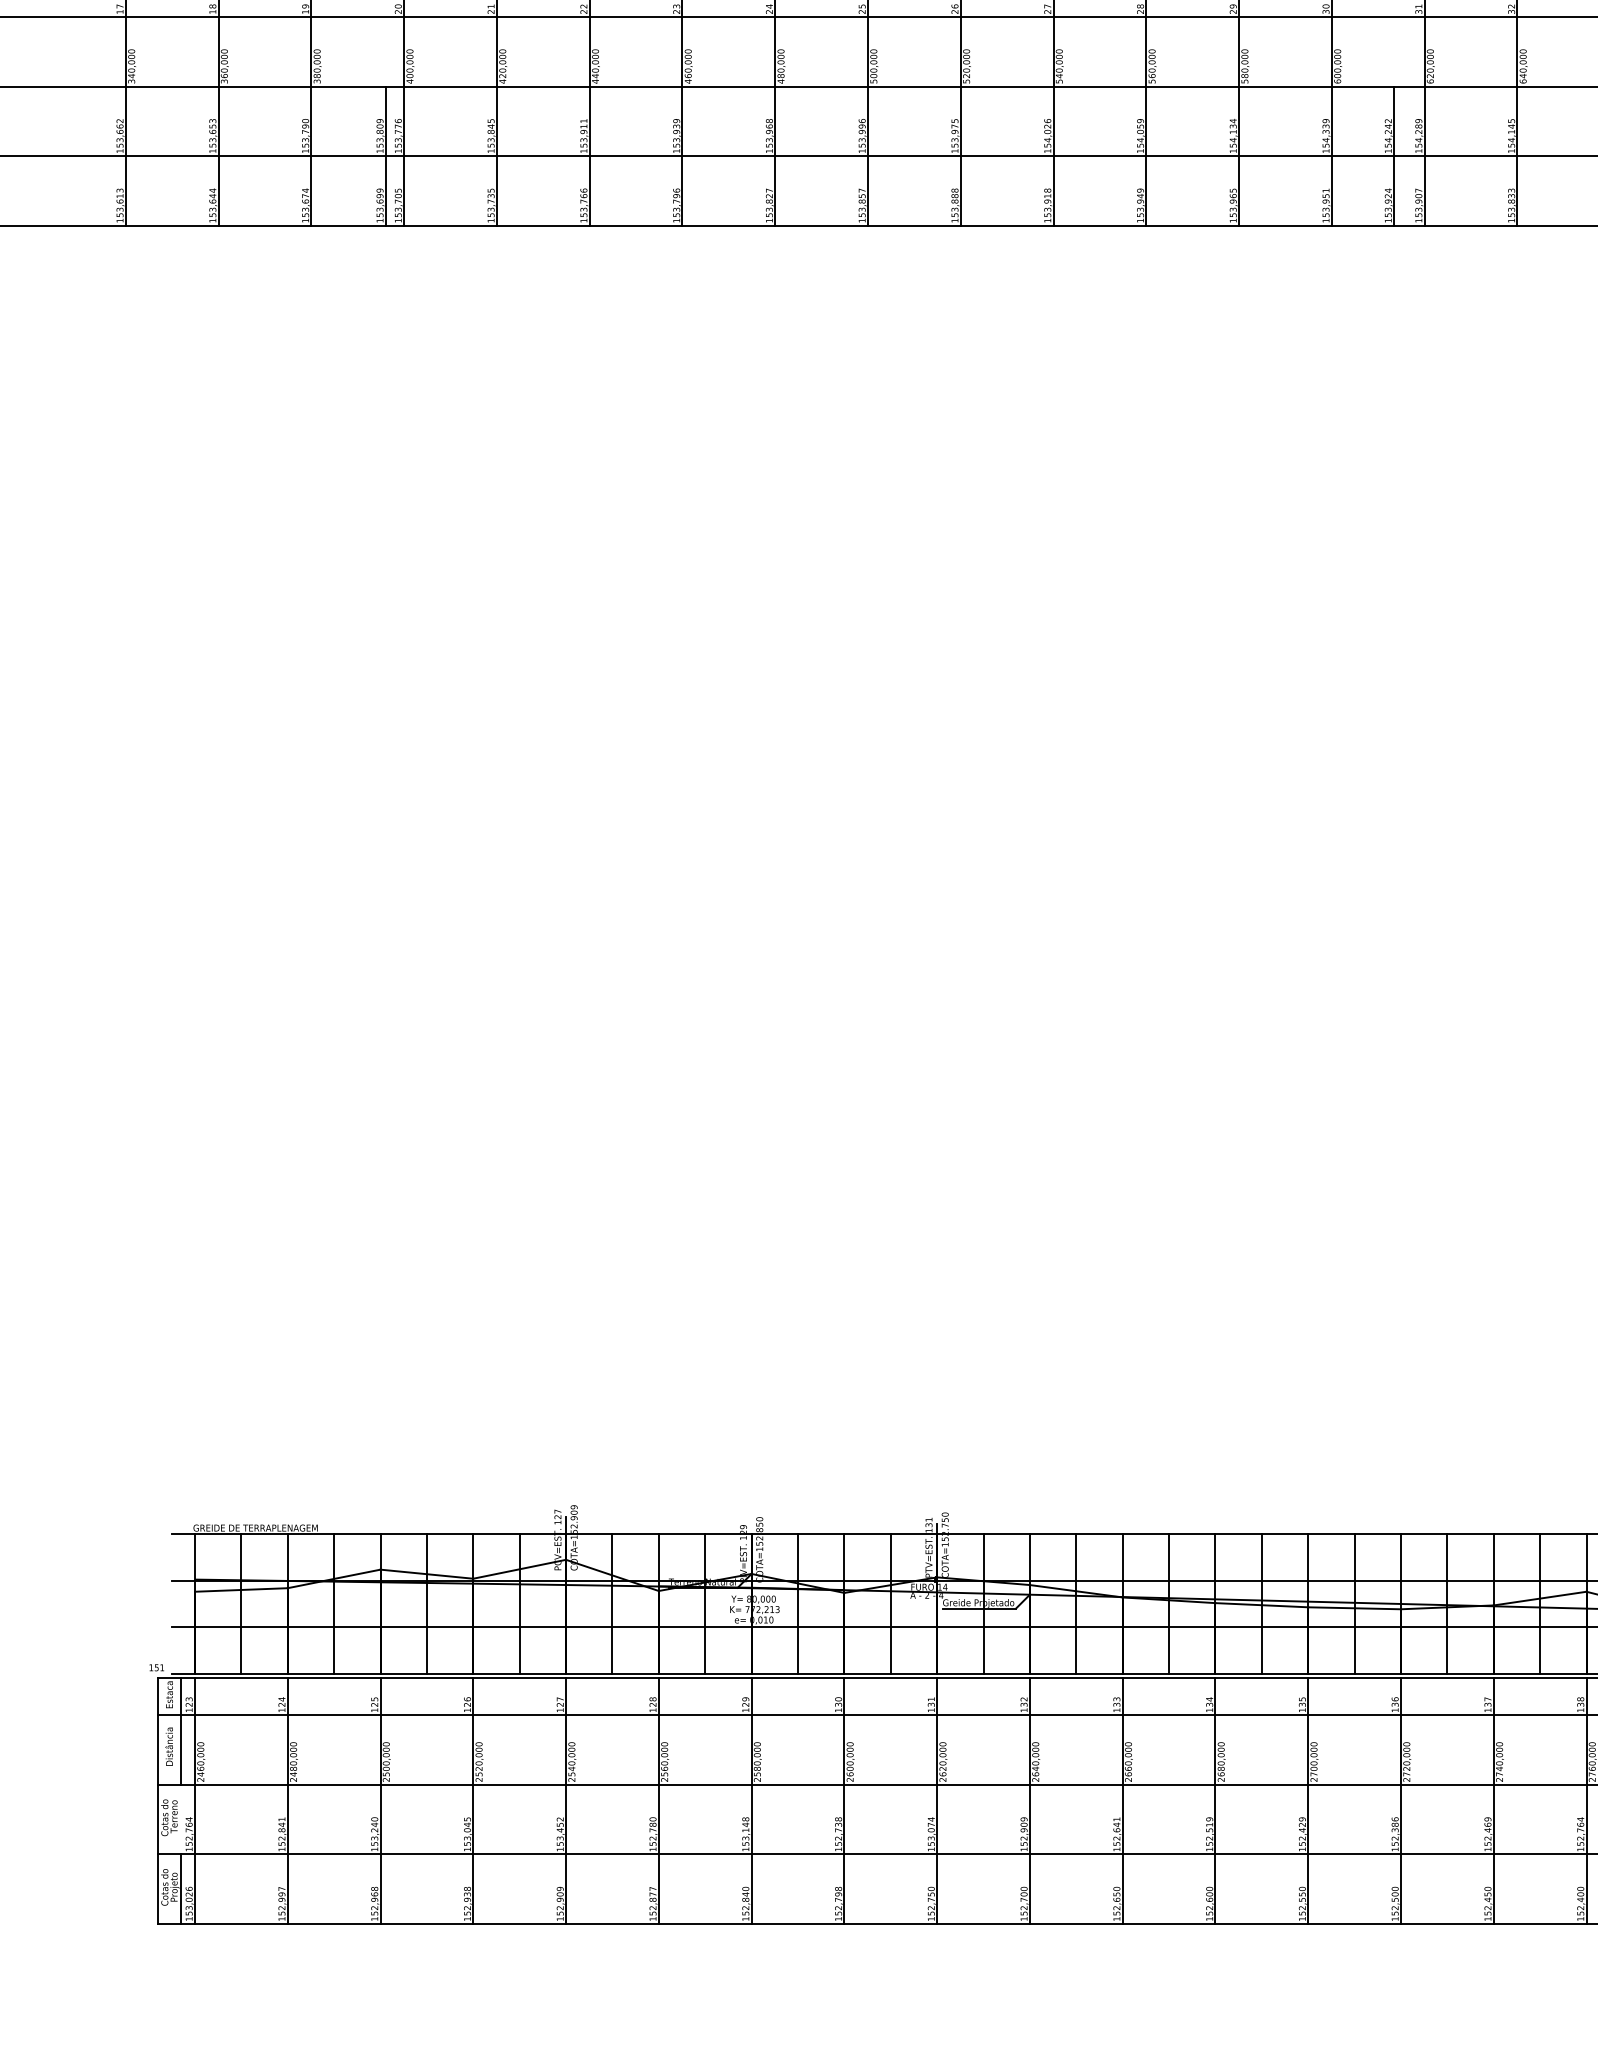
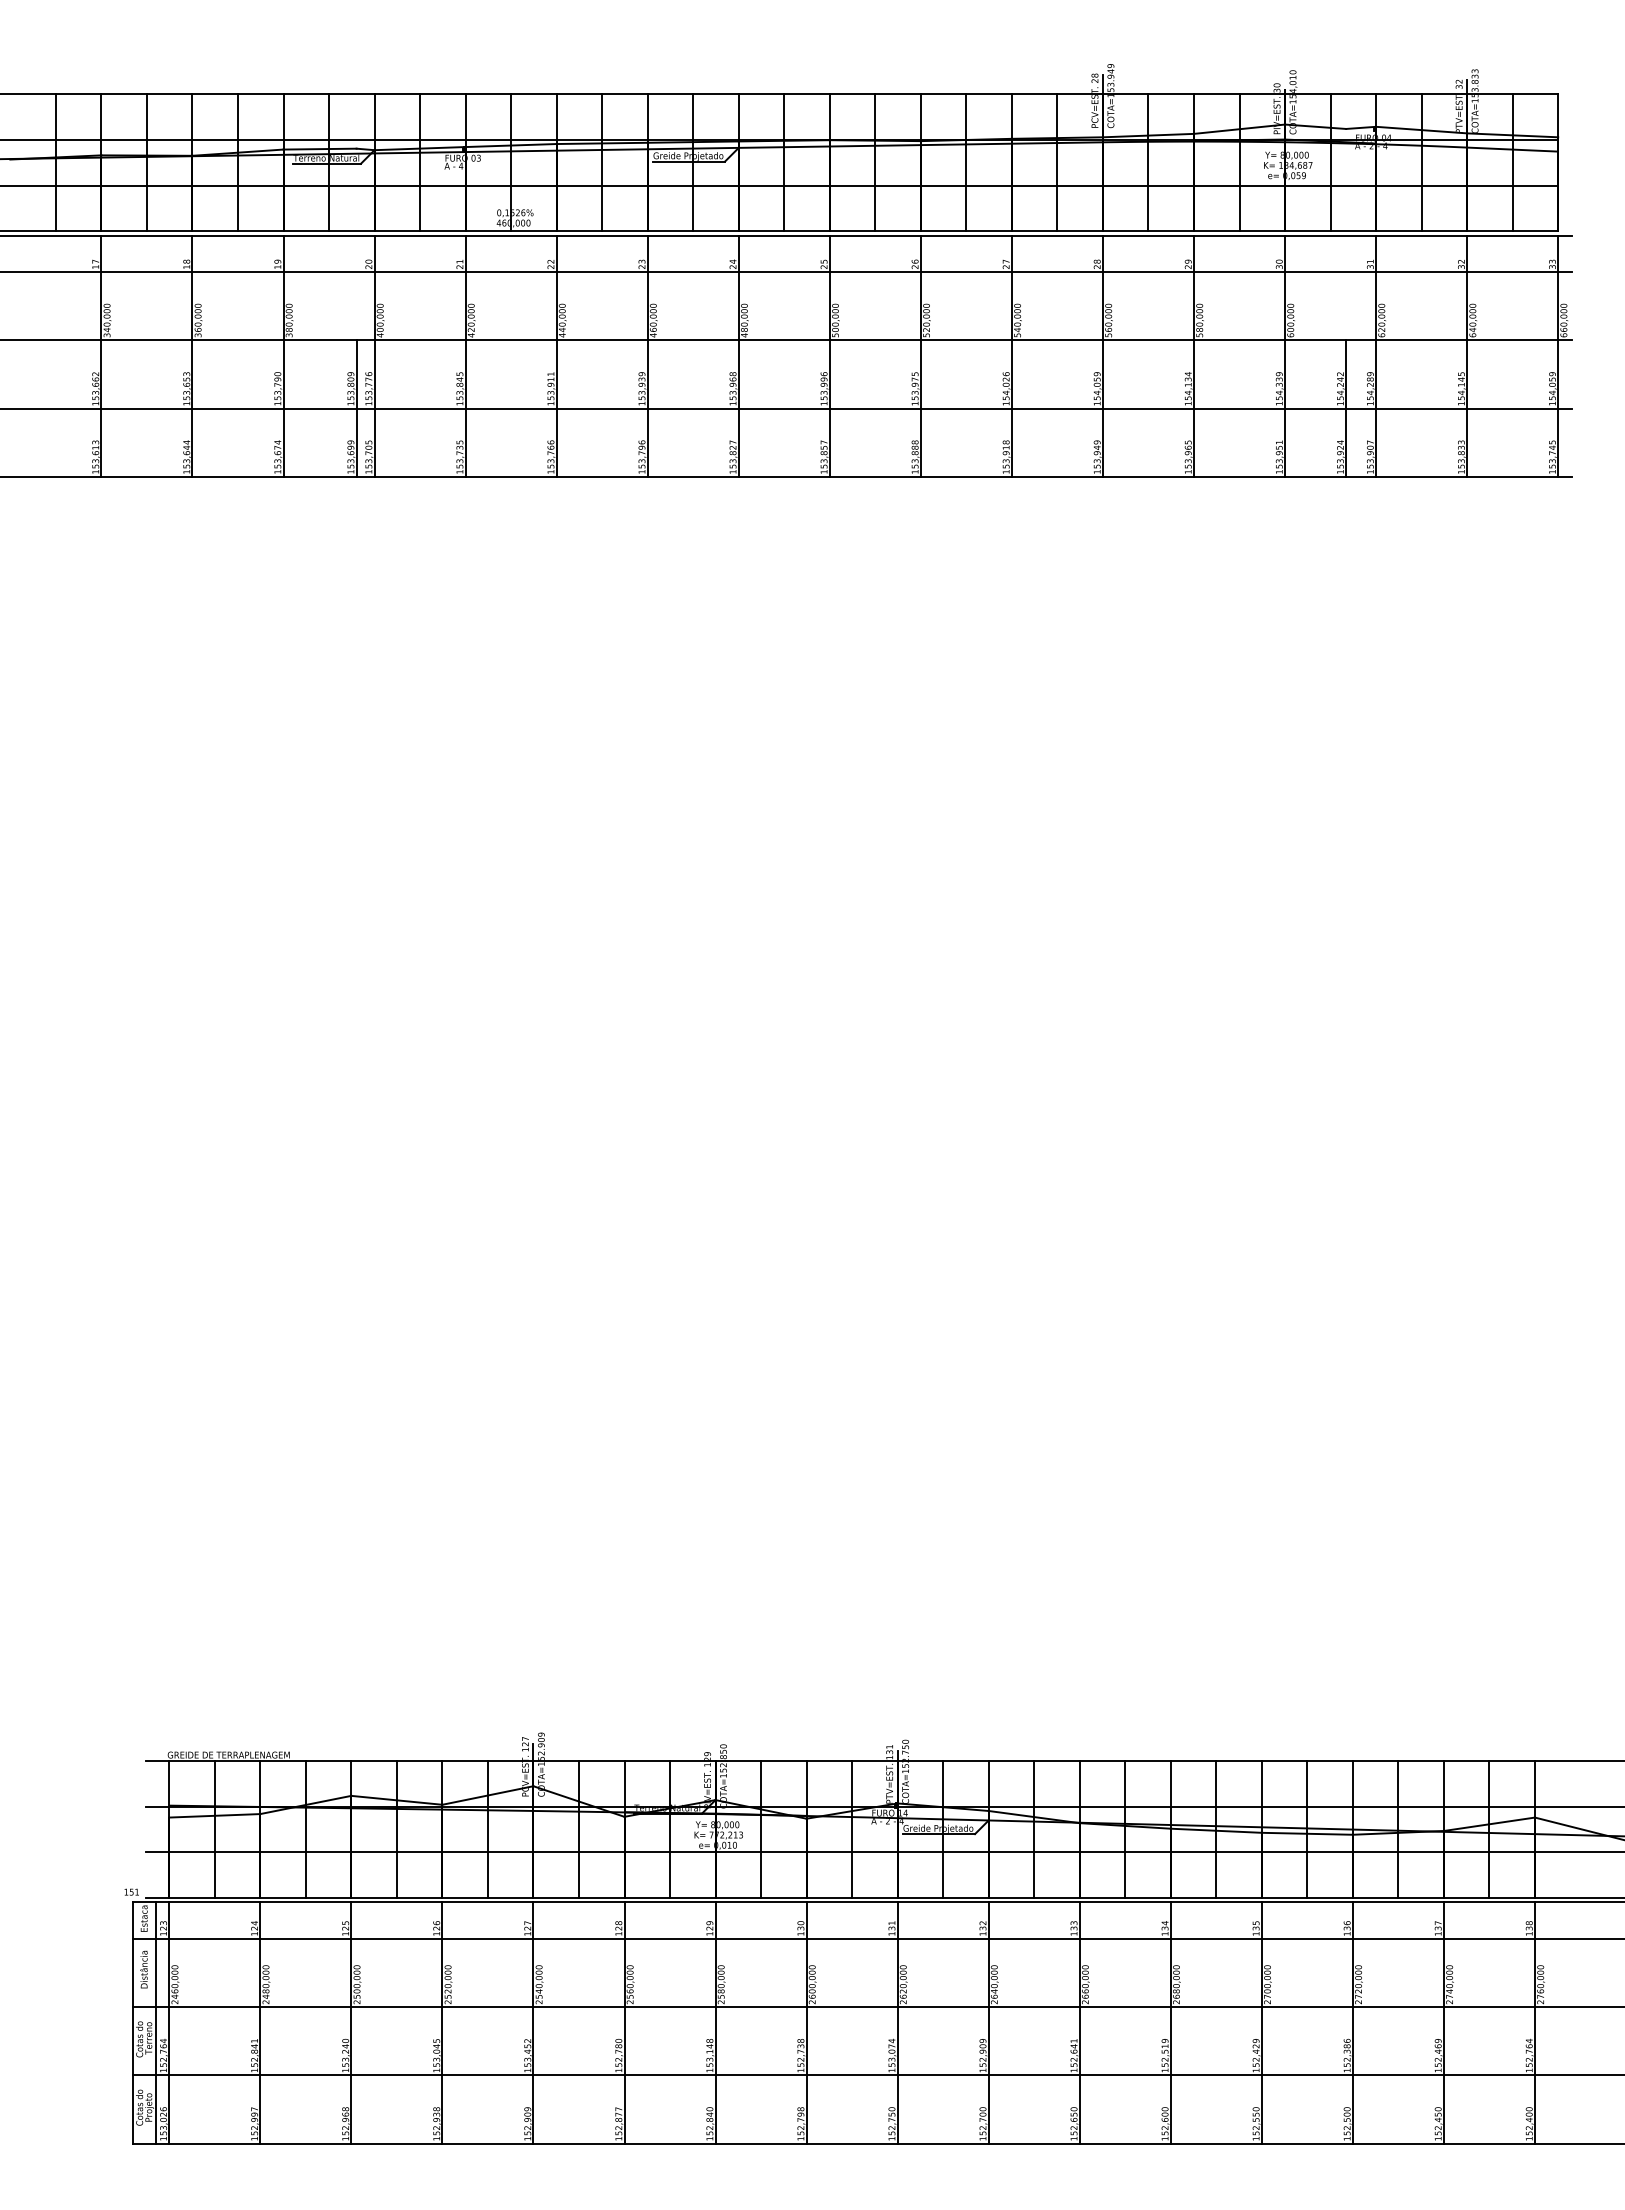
line: (180, 1819) -> (155, 2041), added

